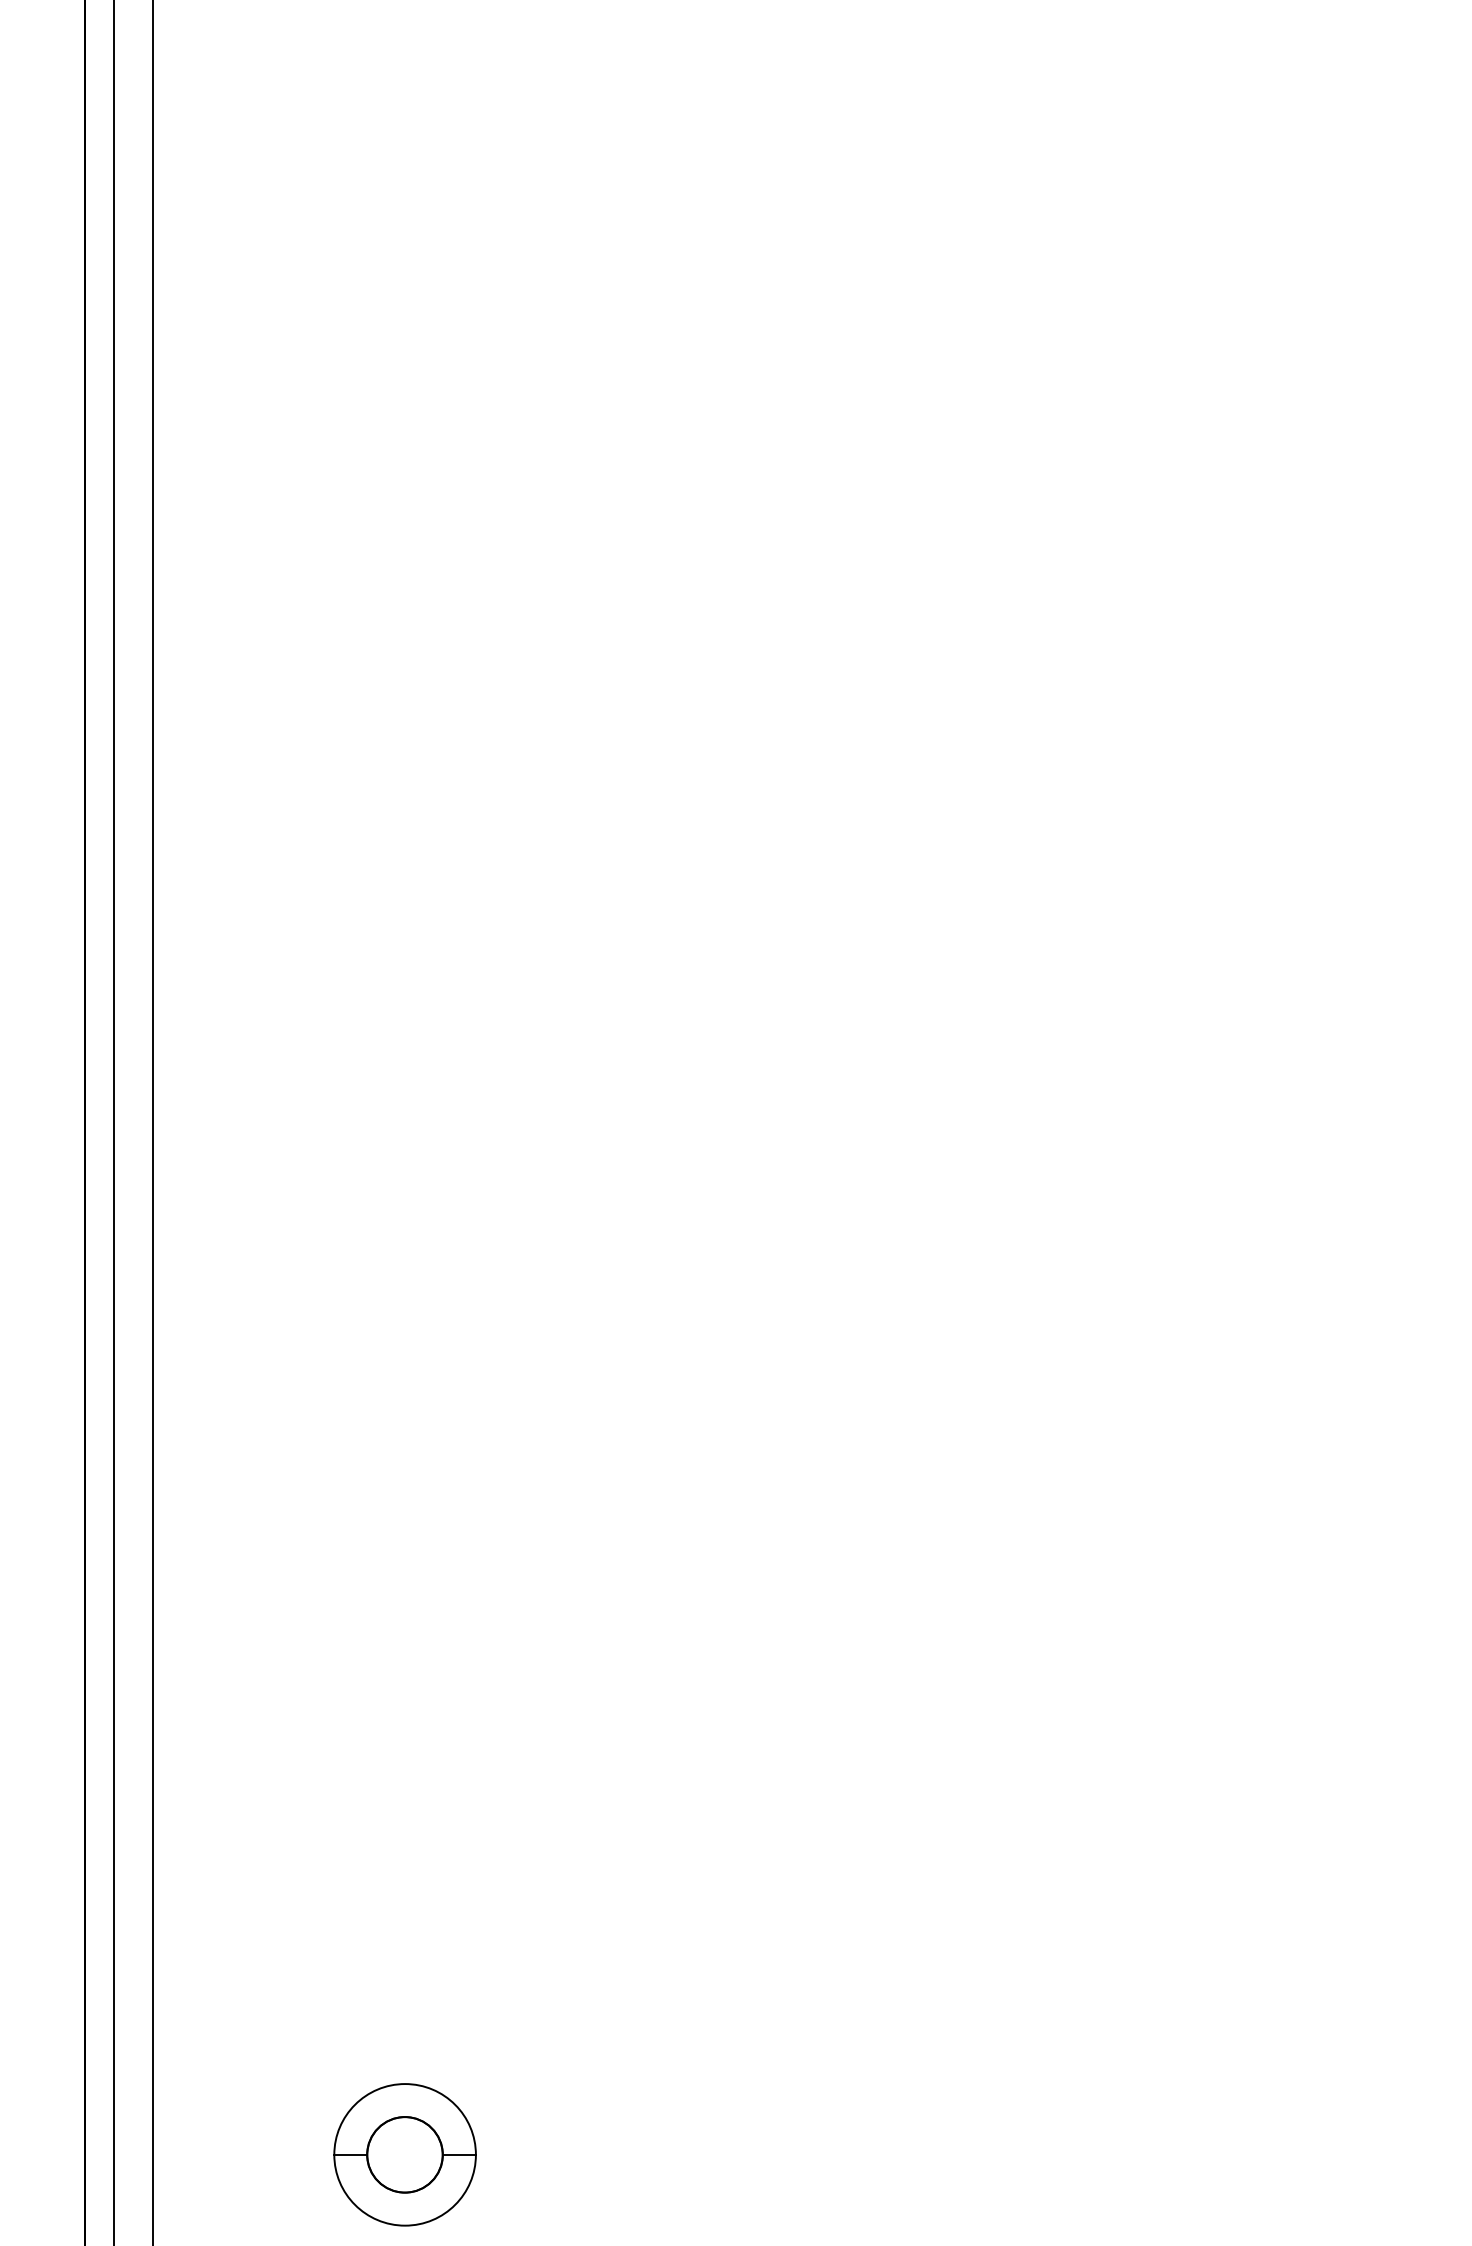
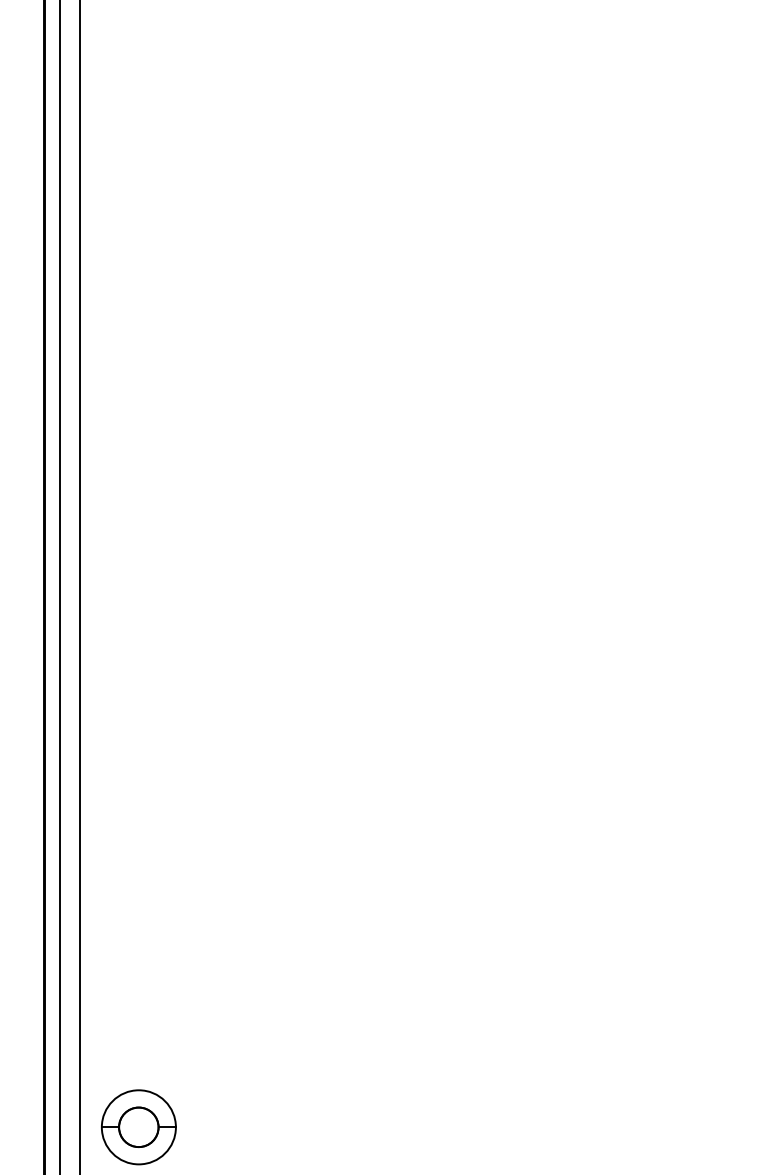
part: (404, 2155) -> (138, 1127), moved

